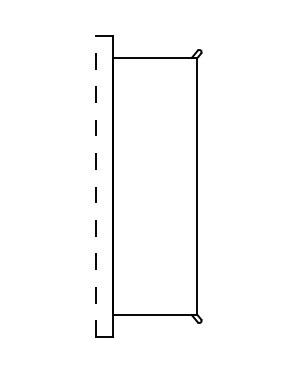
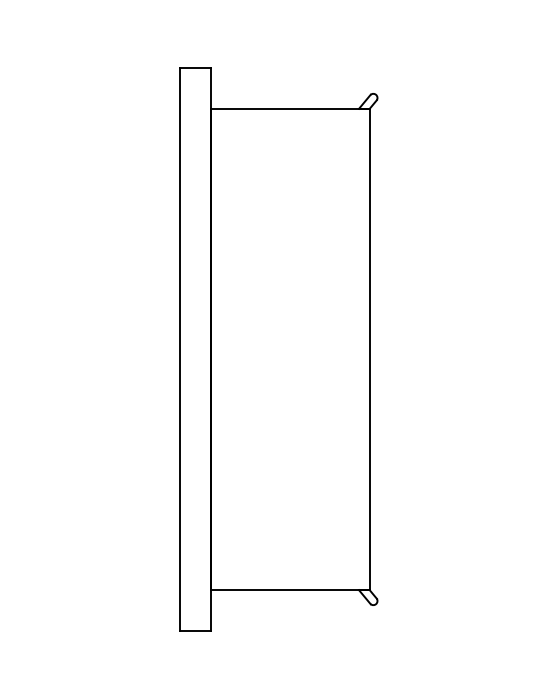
line: (96, 186) -> (180, 349), dashed -> solid

